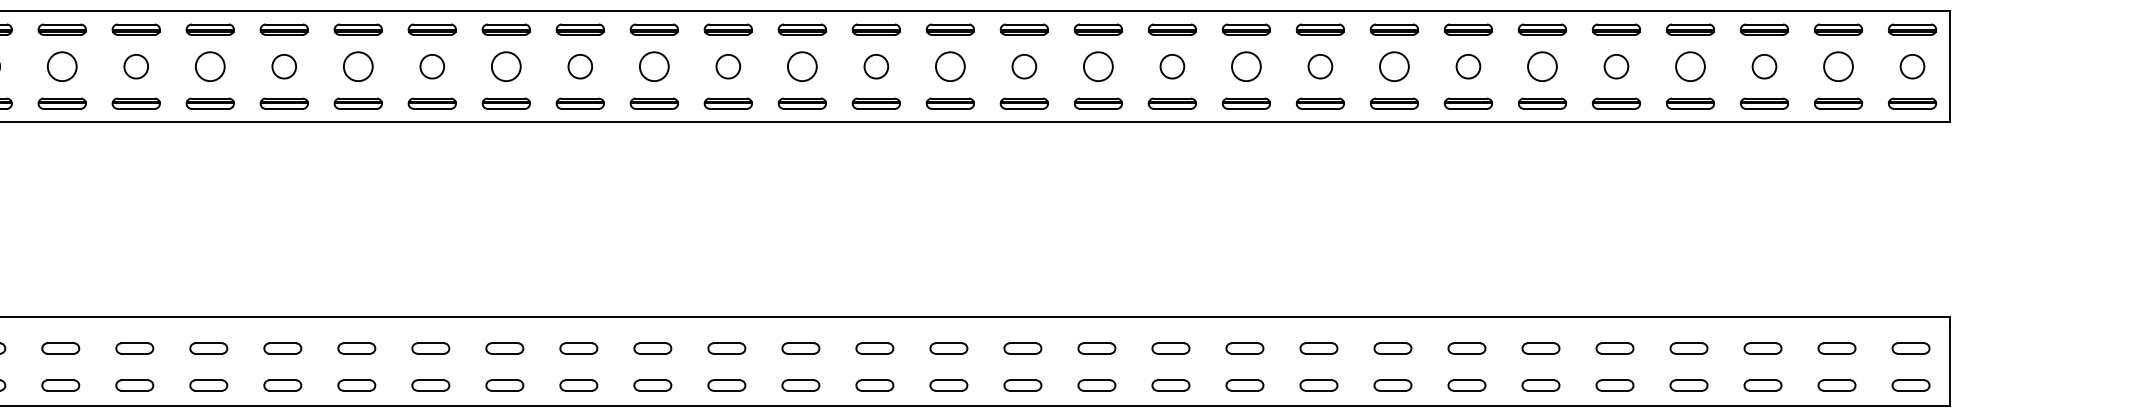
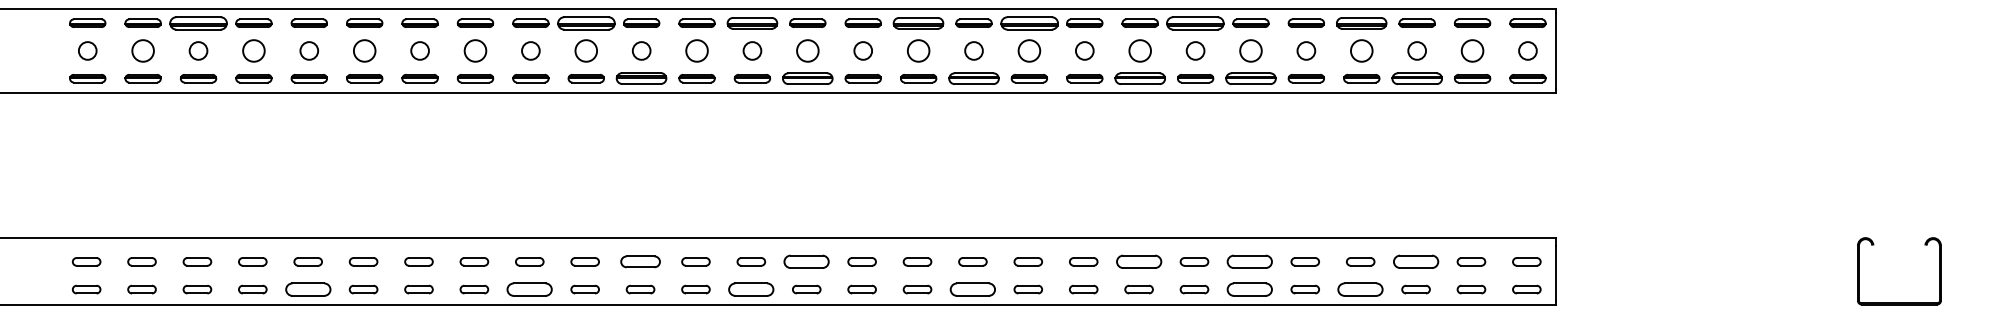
part: (136, 28) -> (198, 22), size x1.6
part: (653, 28) -> (585, 22), size x1.6
part: (876, 28) -> (752, 22), size x1.4
part: (1098, 28) -> (918, 22), size x1.4
part: (1245, 28) -> (1028, 22), size x1.6
part: (1468, 28) -> (1195, 22), size x1.6
part: (1690, 28) -> (1361, 22), size x1.4
part: (728, 103) -> (641, 78), size x1.4
part: (949, 103) -> (807, 78), size x1.4
part: (1171, 103) -> (973, 78), size x1.4
part: (1393, 103) -> (1139, 78), size x1.4
part: (1541, 103) -> (1250, 78), size x1.4
part: (1763, 103) -> (1416, 78), size x1.4
part: (726, 348) -> (640, 261), size x1.4
part: (948, 348) -> (806, 261), size x1.6
part: (1392, 348) -> (1138, 261), size x1.6
part: (1540, 348) -> (1249, 261), size x1.6
part: (1762, 348) -> (1415, 261), size x1.6
part: (281, 385) -> (307, 289), size x1.6
part: (578, 385) -> (529, 289), size x1.6
part: (875, 385) -> (751, 289), size x1.6
part: (1170, 385) -> (972, 289), size x1.6
part: (1540, 385) -> (1249, 289), size x1.6
part: (1688, 385) -> (1360, 289), size x1.6

